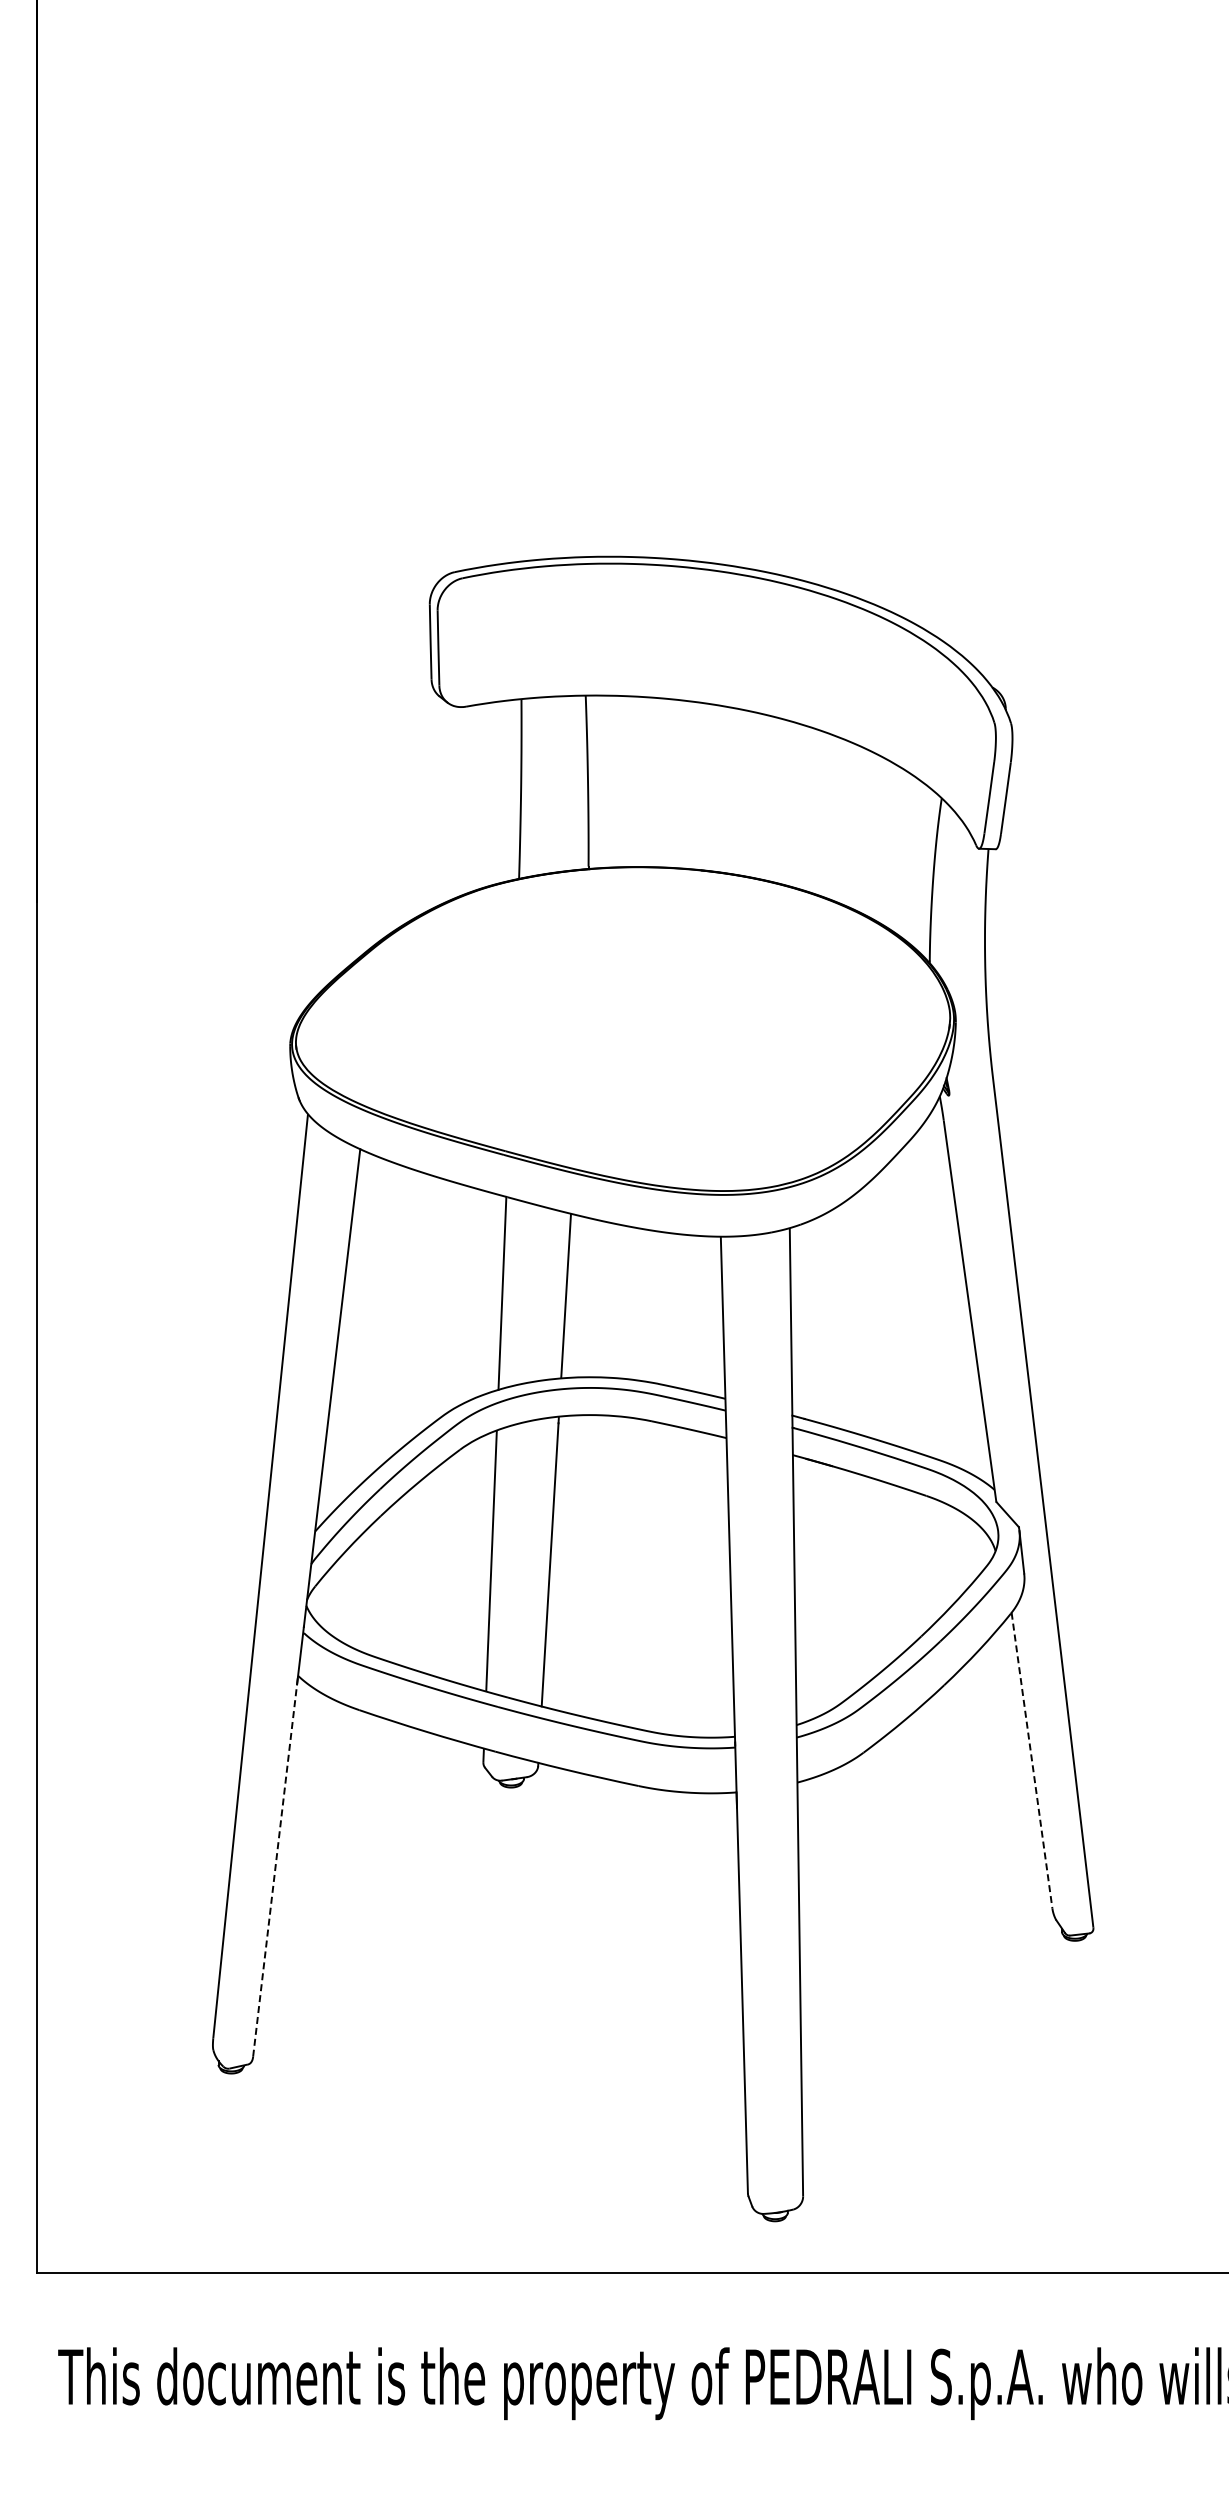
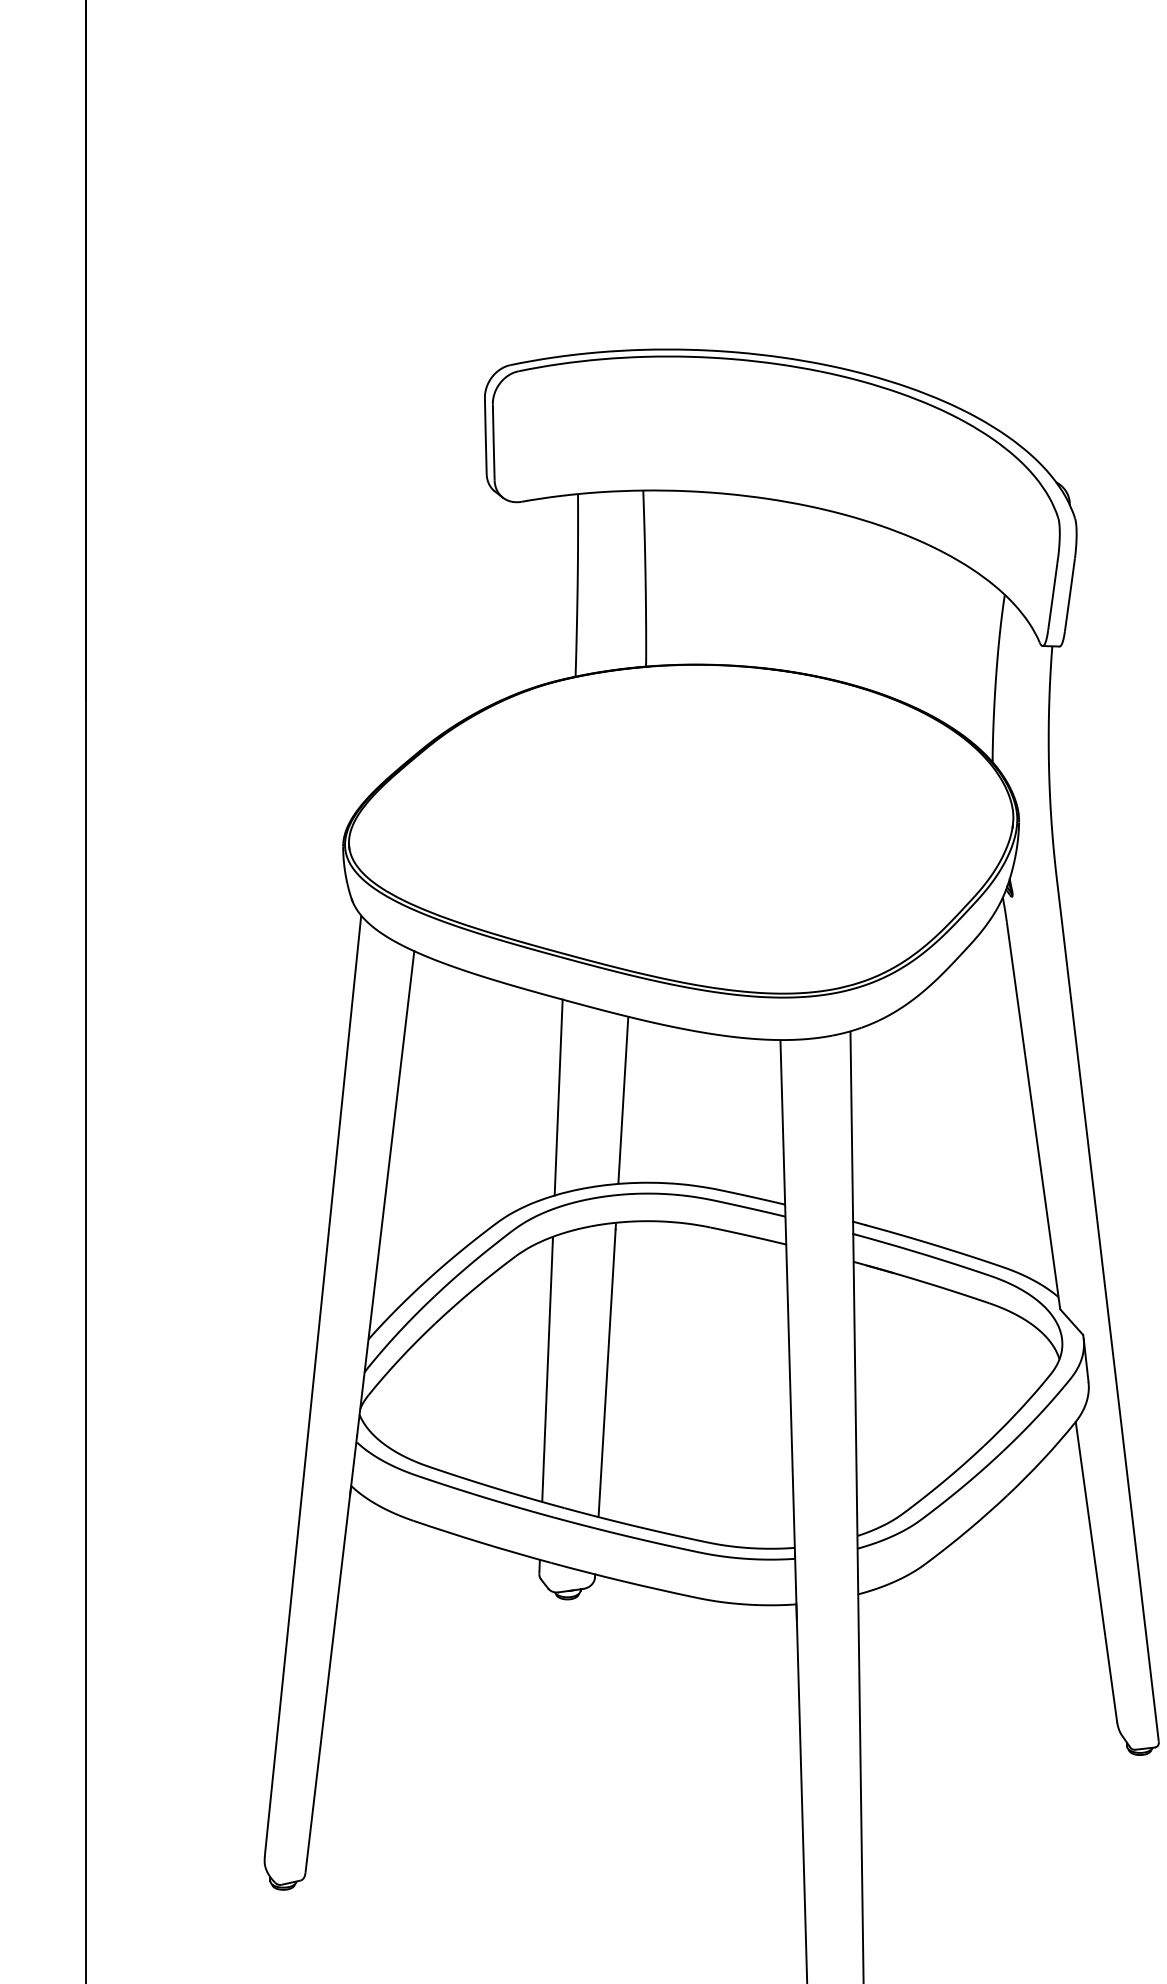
line: (1032, 1761) -> (1096, 1572), dashed -> solid
line: (275, 1866) -> (328, 1679), dashed -> solid

